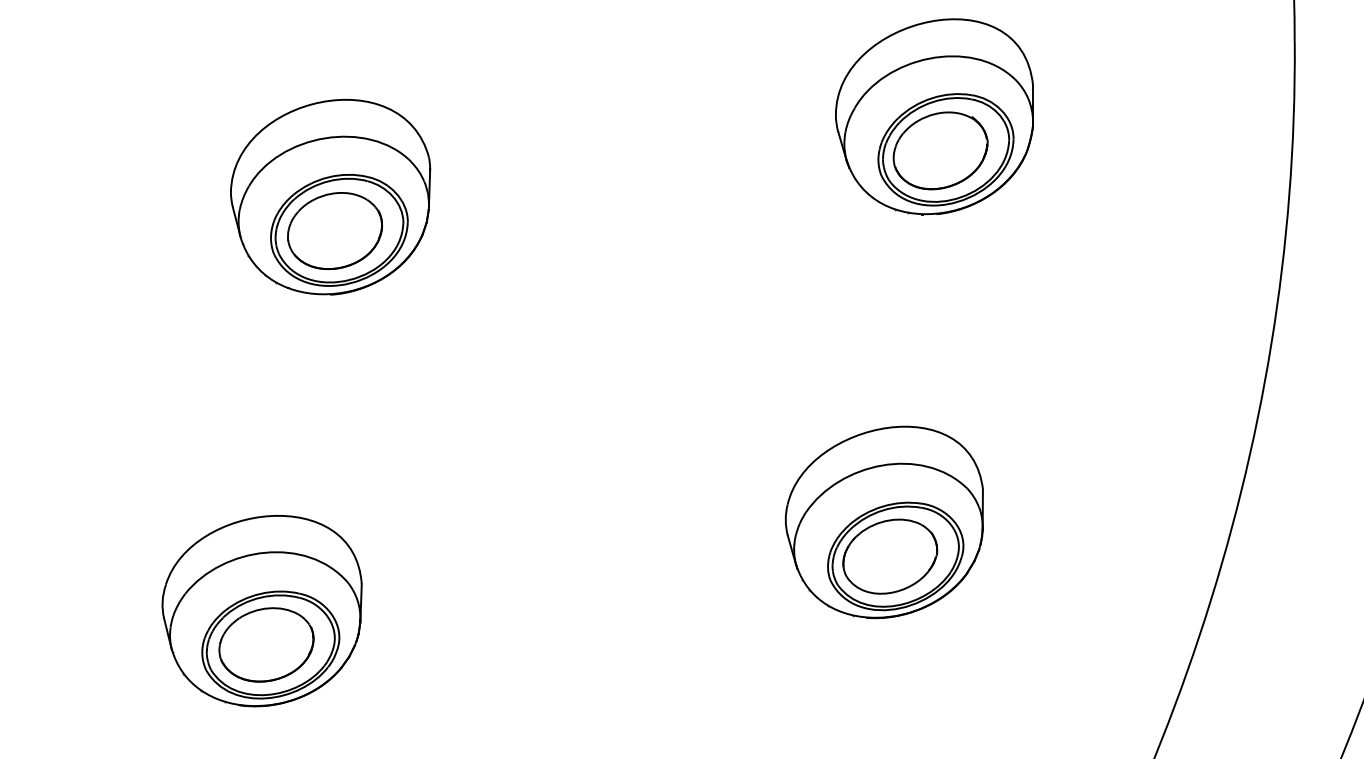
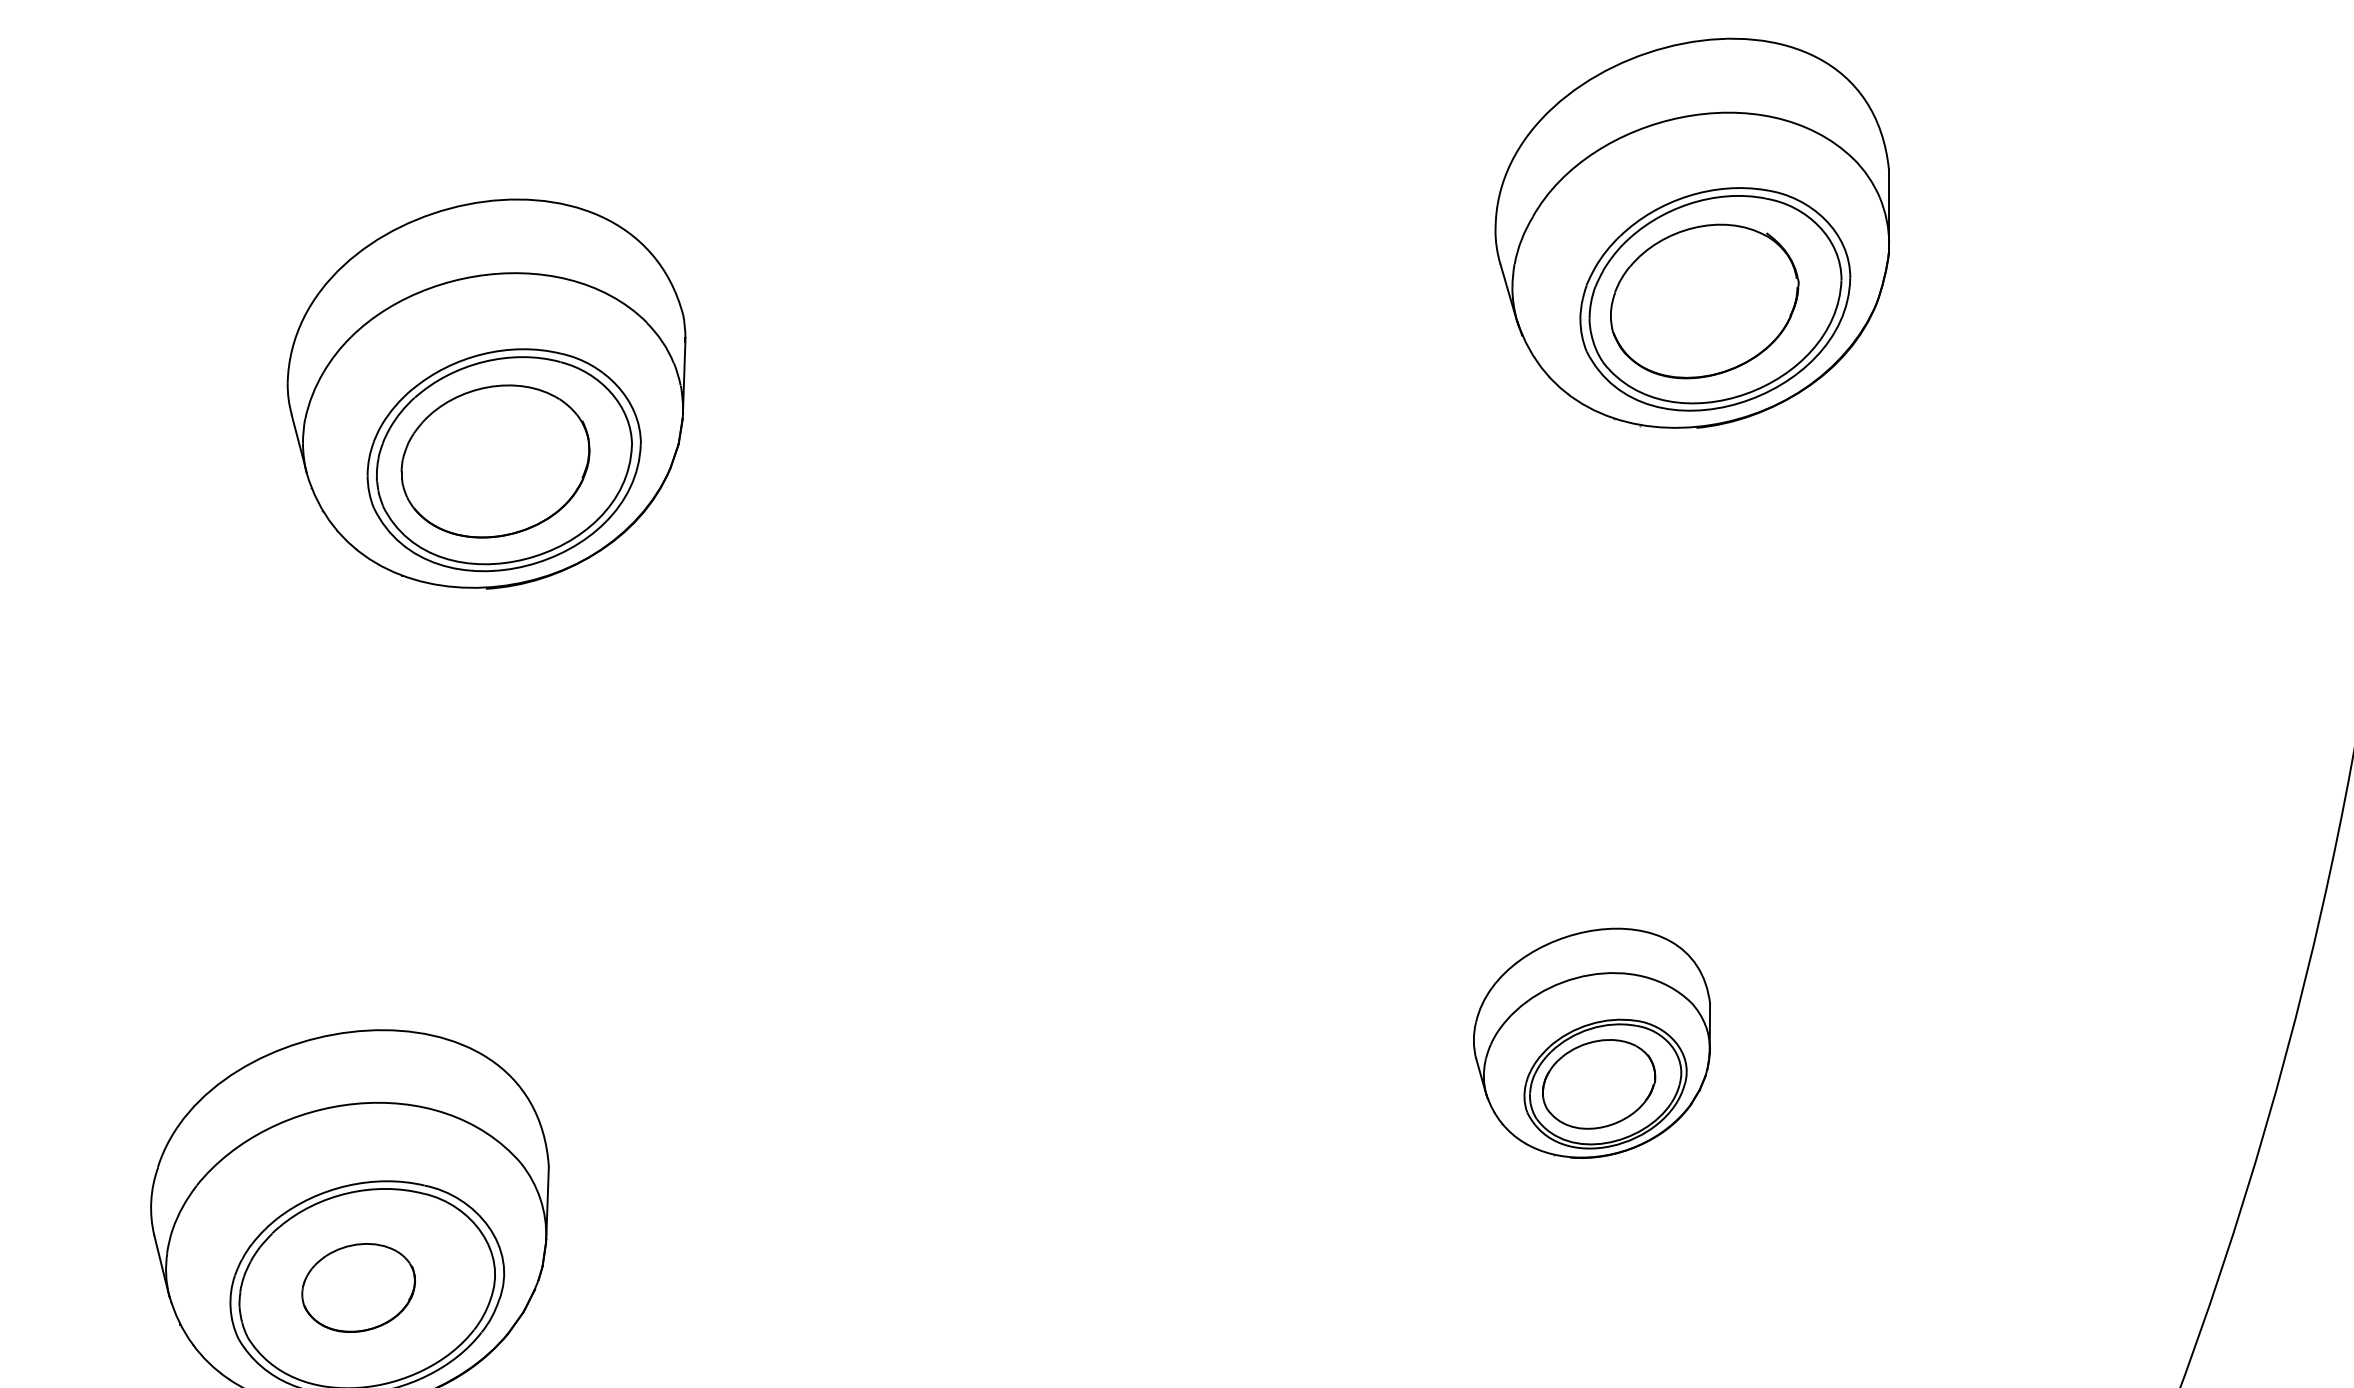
part: (883, 522) -> (1590, 1043), size x0.6
part: (266, 644) -> (358, 1287), size x0.6

